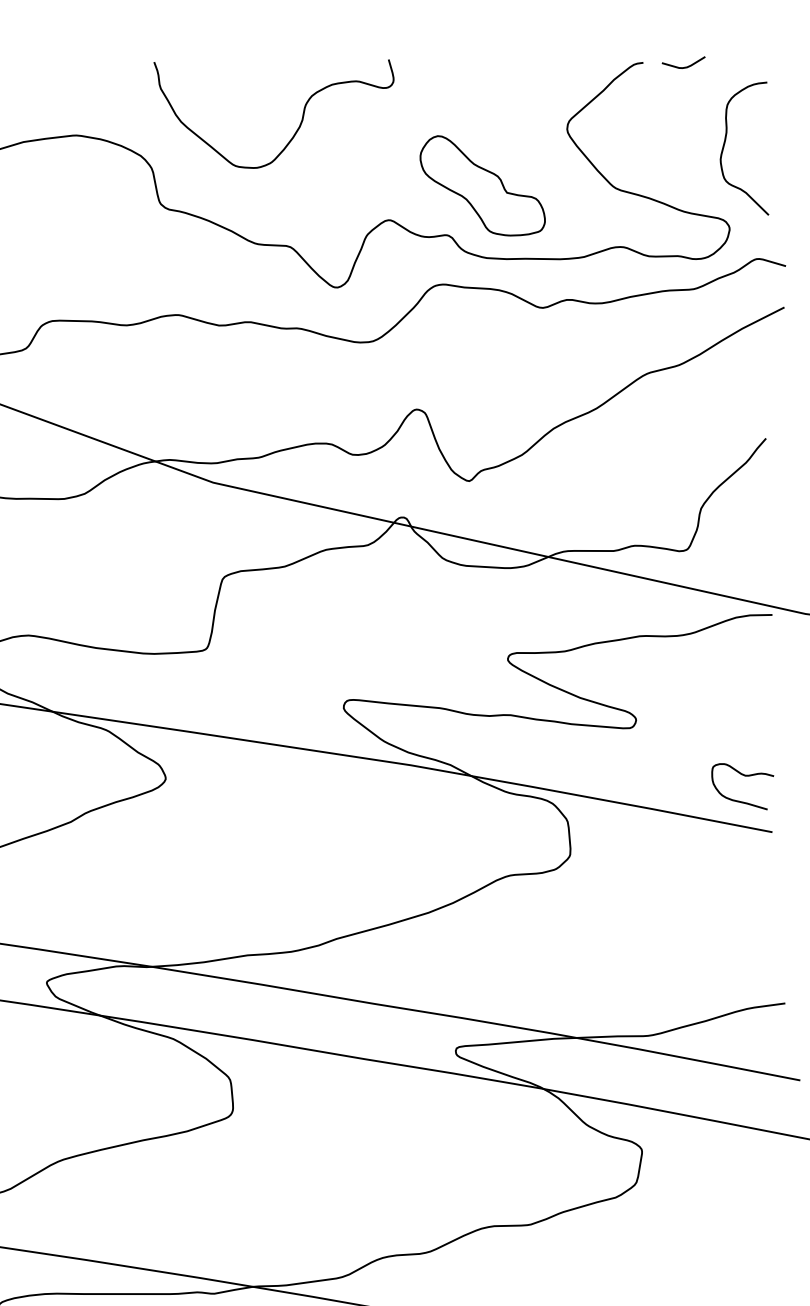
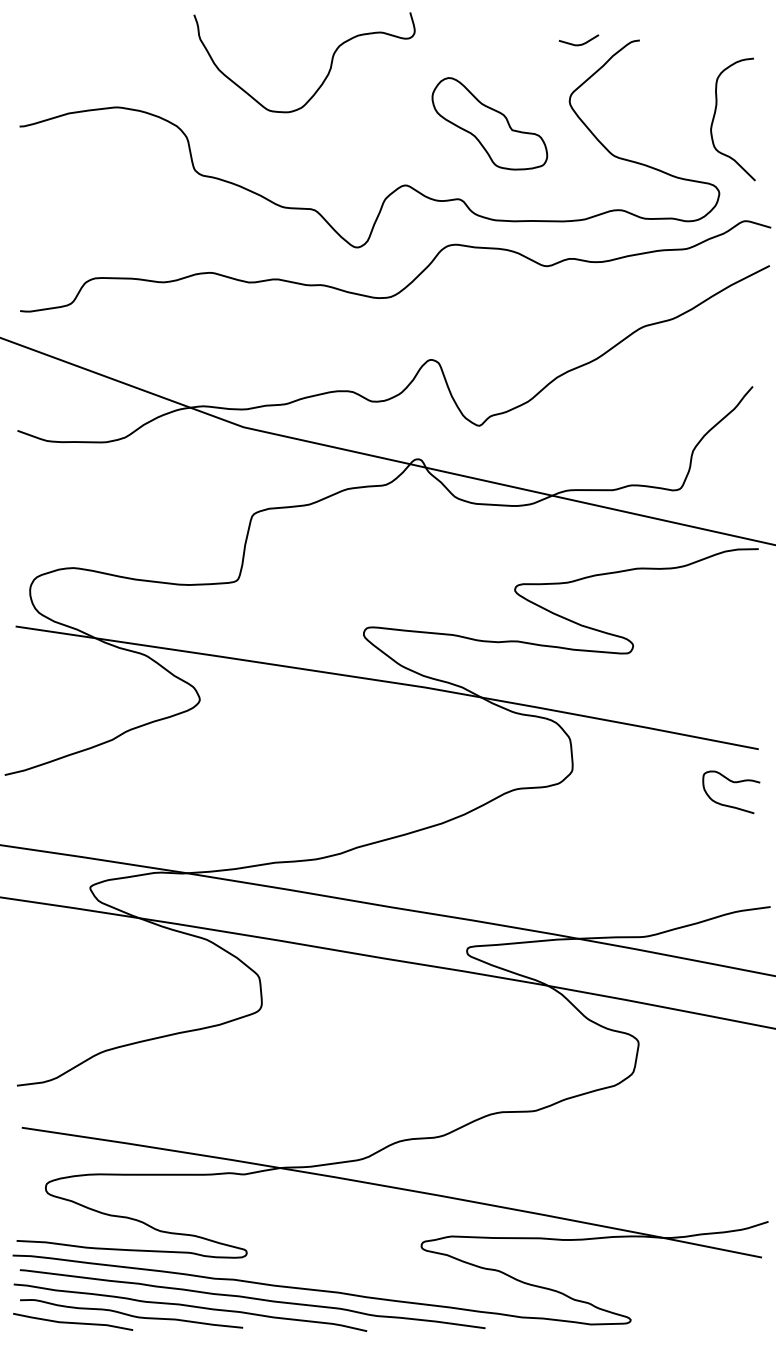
curve: (683, 67) -> (578, 44), moved
curve: (299, 122) -> (328, 70), moved
part: (482, 185) -> (489, 123), moved
curve: (746, 777) -> (734, 783), moved

